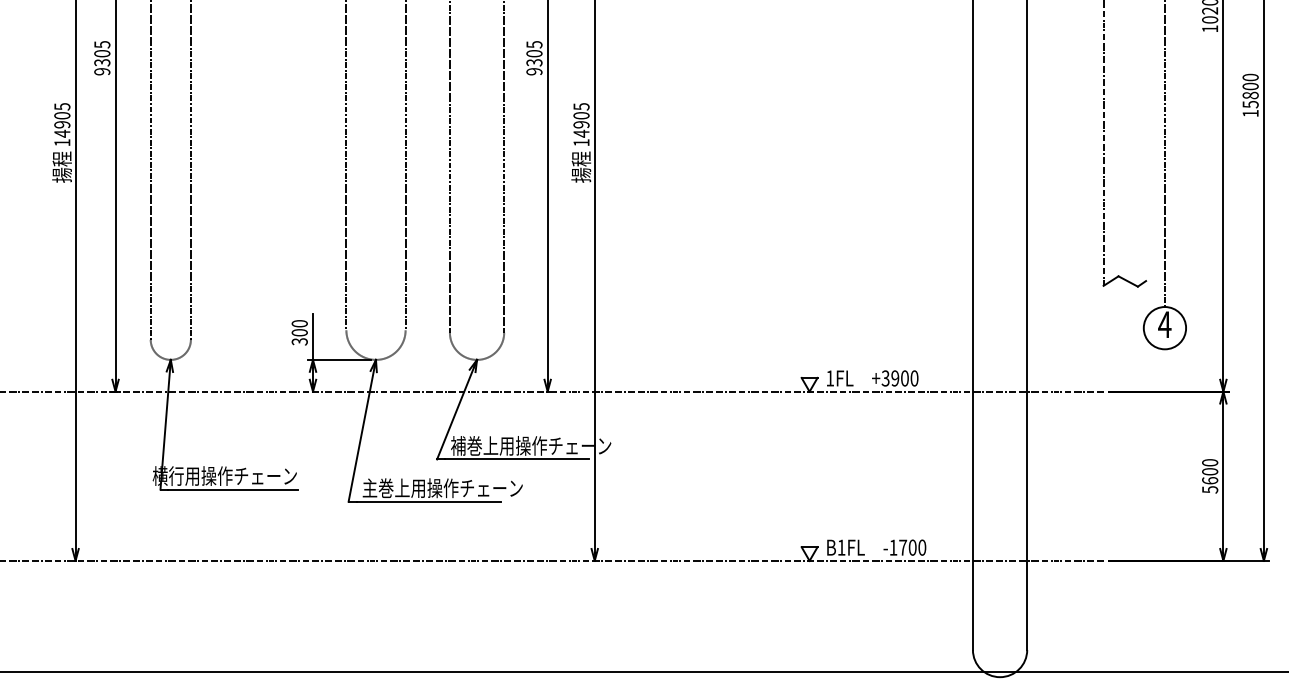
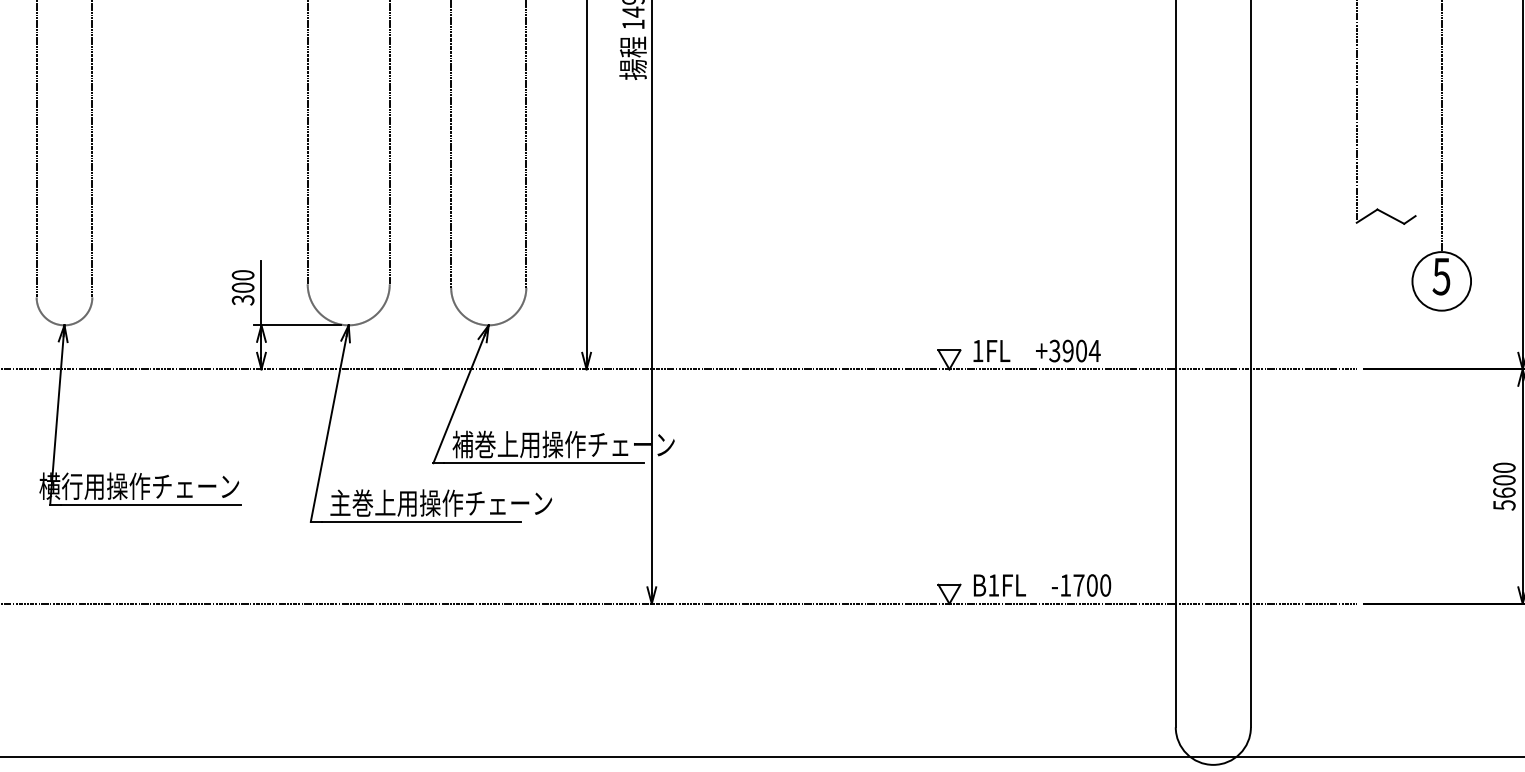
text: (1164, 324) -> (1441, 276), 4 -> 5
text: (914, 378) -> (1094, 351), +3900 -> +3904

